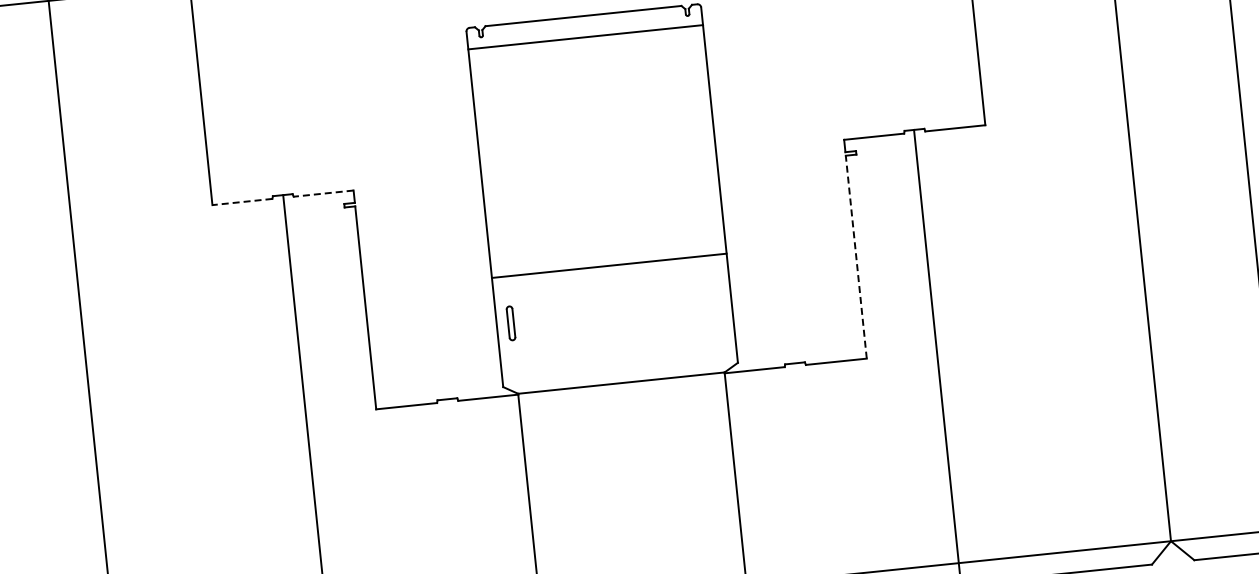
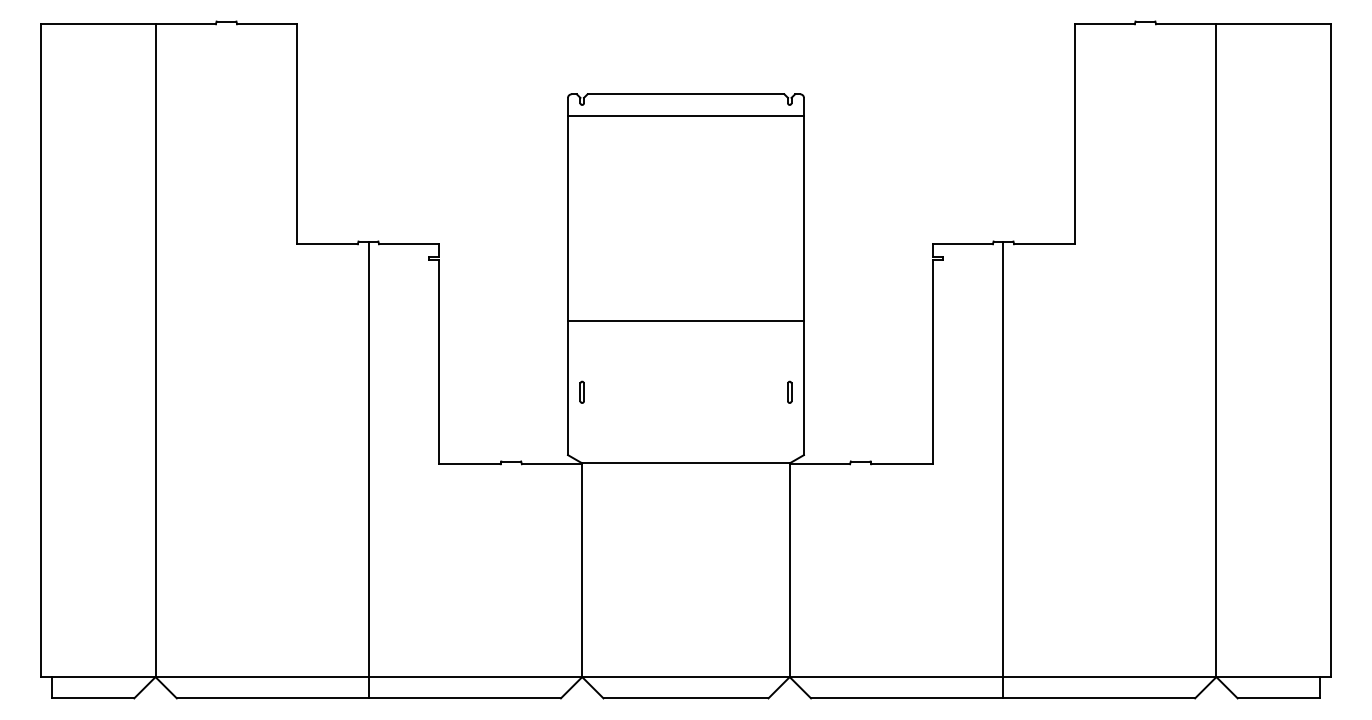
line: (322, 193) -> (408, 244), dashed -> solid
line: (242, 202) -> (327, 244), dashed -> solid
line: (856, 256) -> (932, 361), dashed -> solid
line: (608, 265) -> (685, 321), moved
part: (716, 301) -> (789, 391), added
part: (510, 322) -> (581, 391), size x0.62

